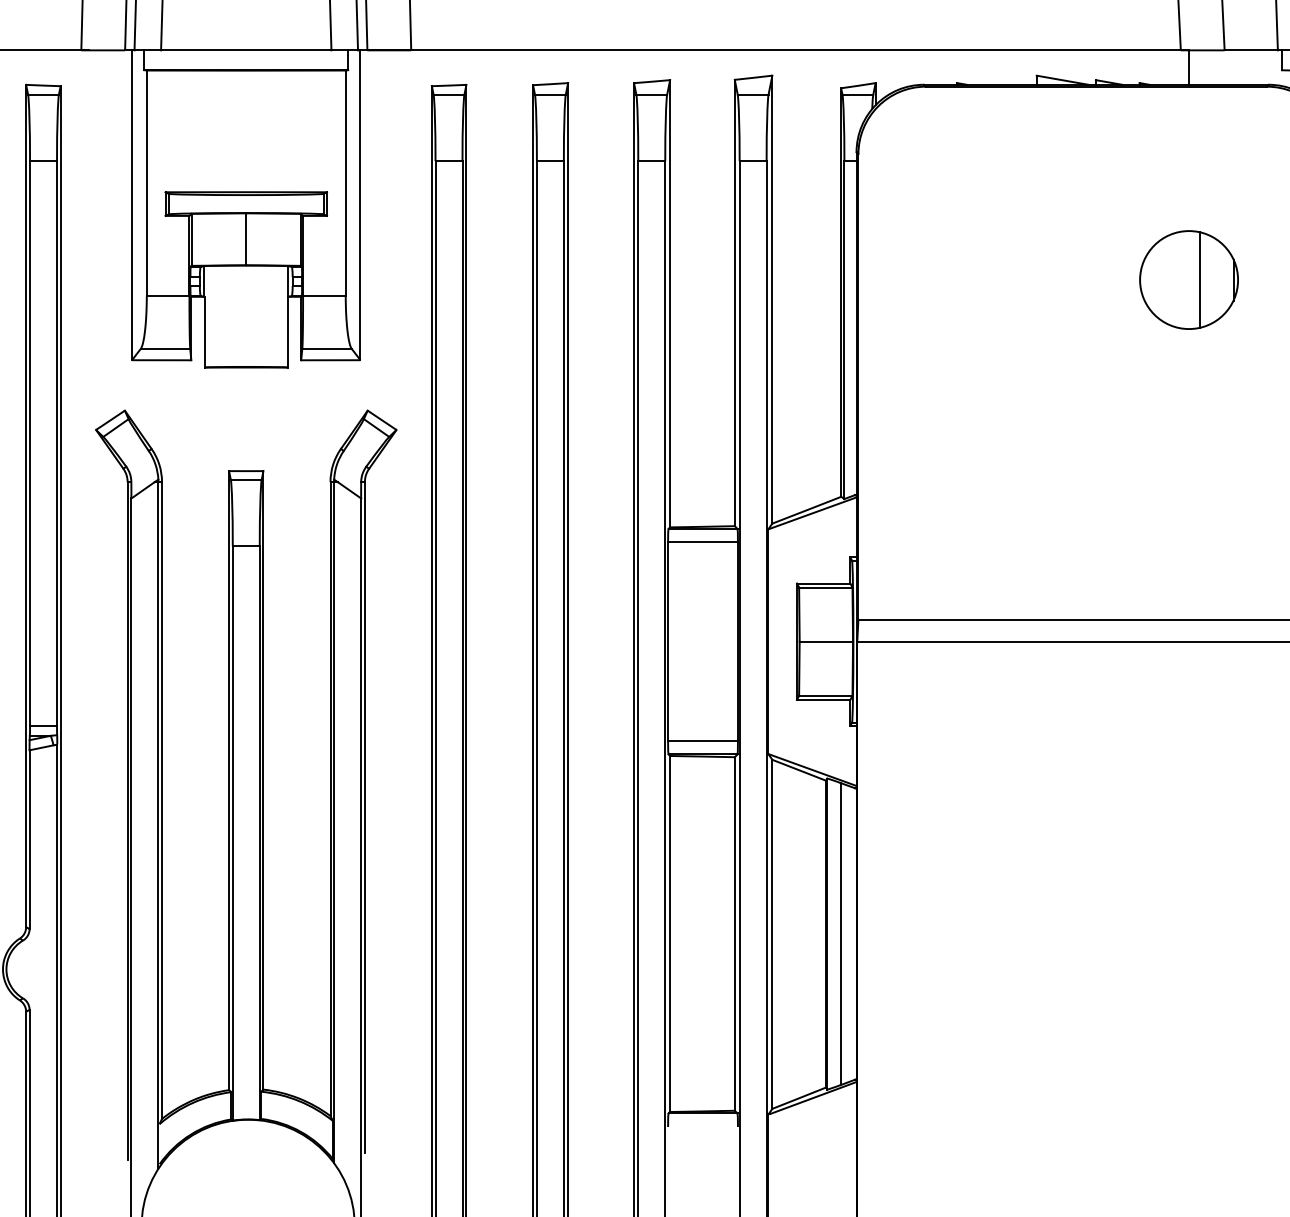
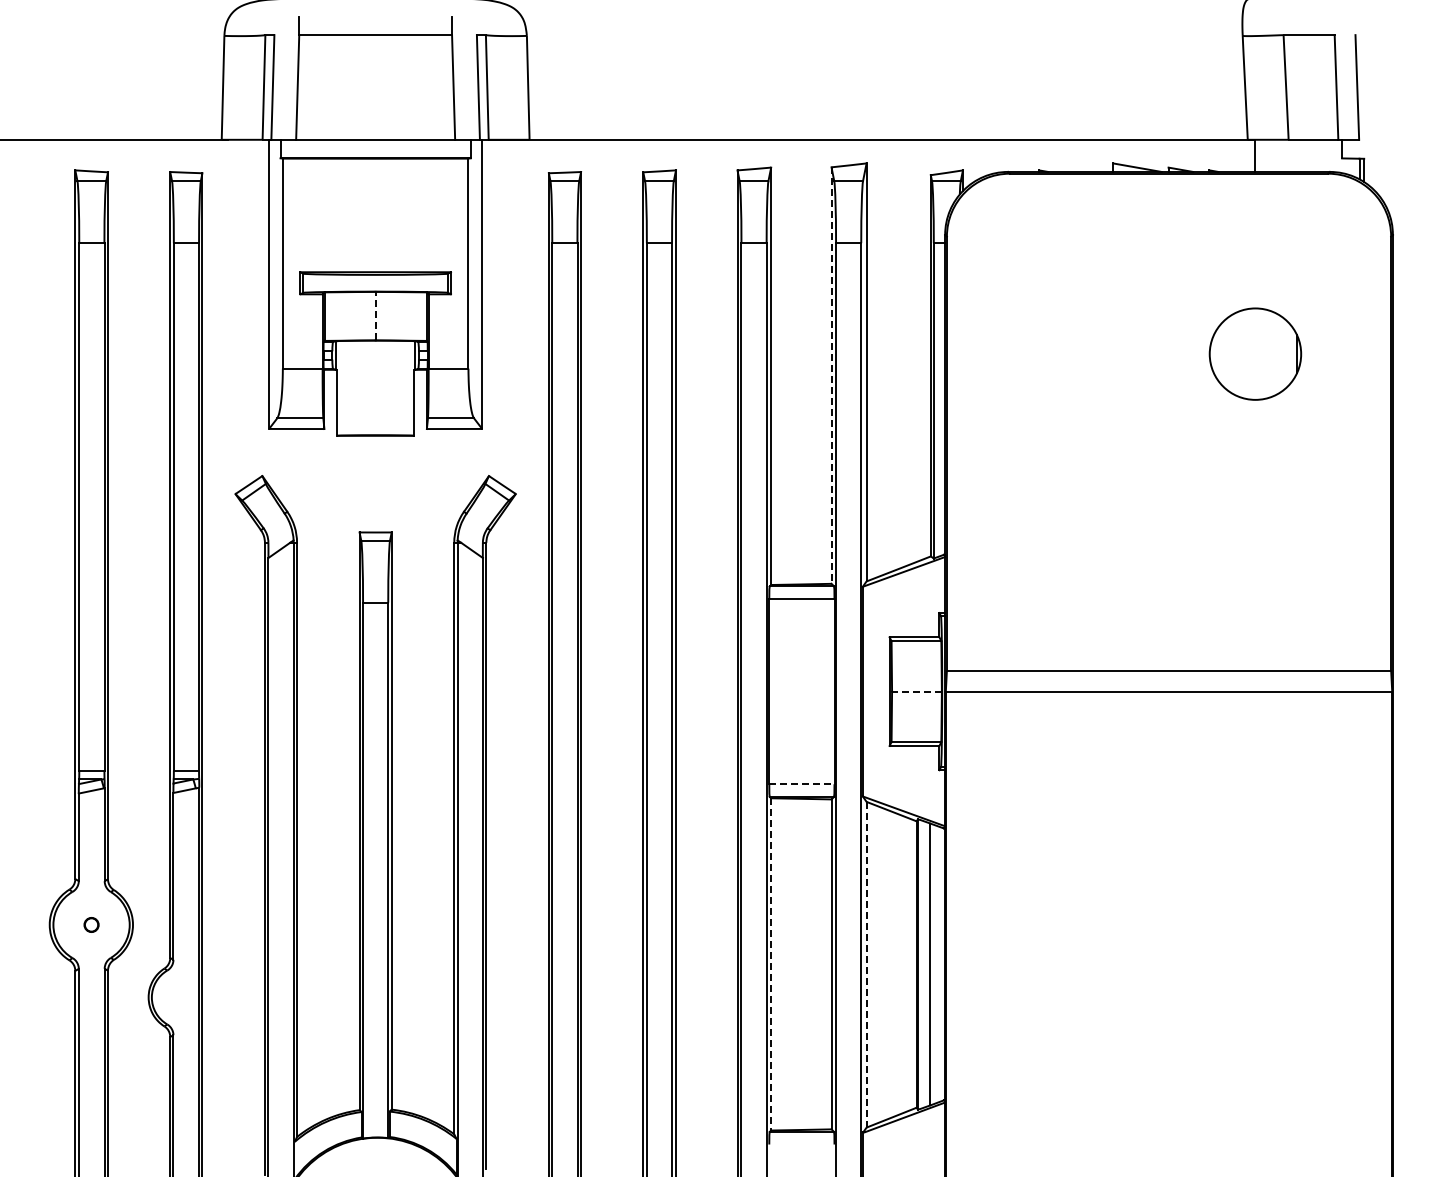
line: (246, 238) -> (375, 315), solid -> dashed
line: (1199, 279) -> (1265, 353), removed
line: (734, 303) -> (831, 376), solid -> dashed
line: (825, 641) -> (916, 691), solid -> dashed
line: (702, 741) -> (801, 784), solid -> dashed
line: (670, 934) -> (771, 964), solid -> dashed
line: (772, 934) -> (866, 964), solid -> dashed

